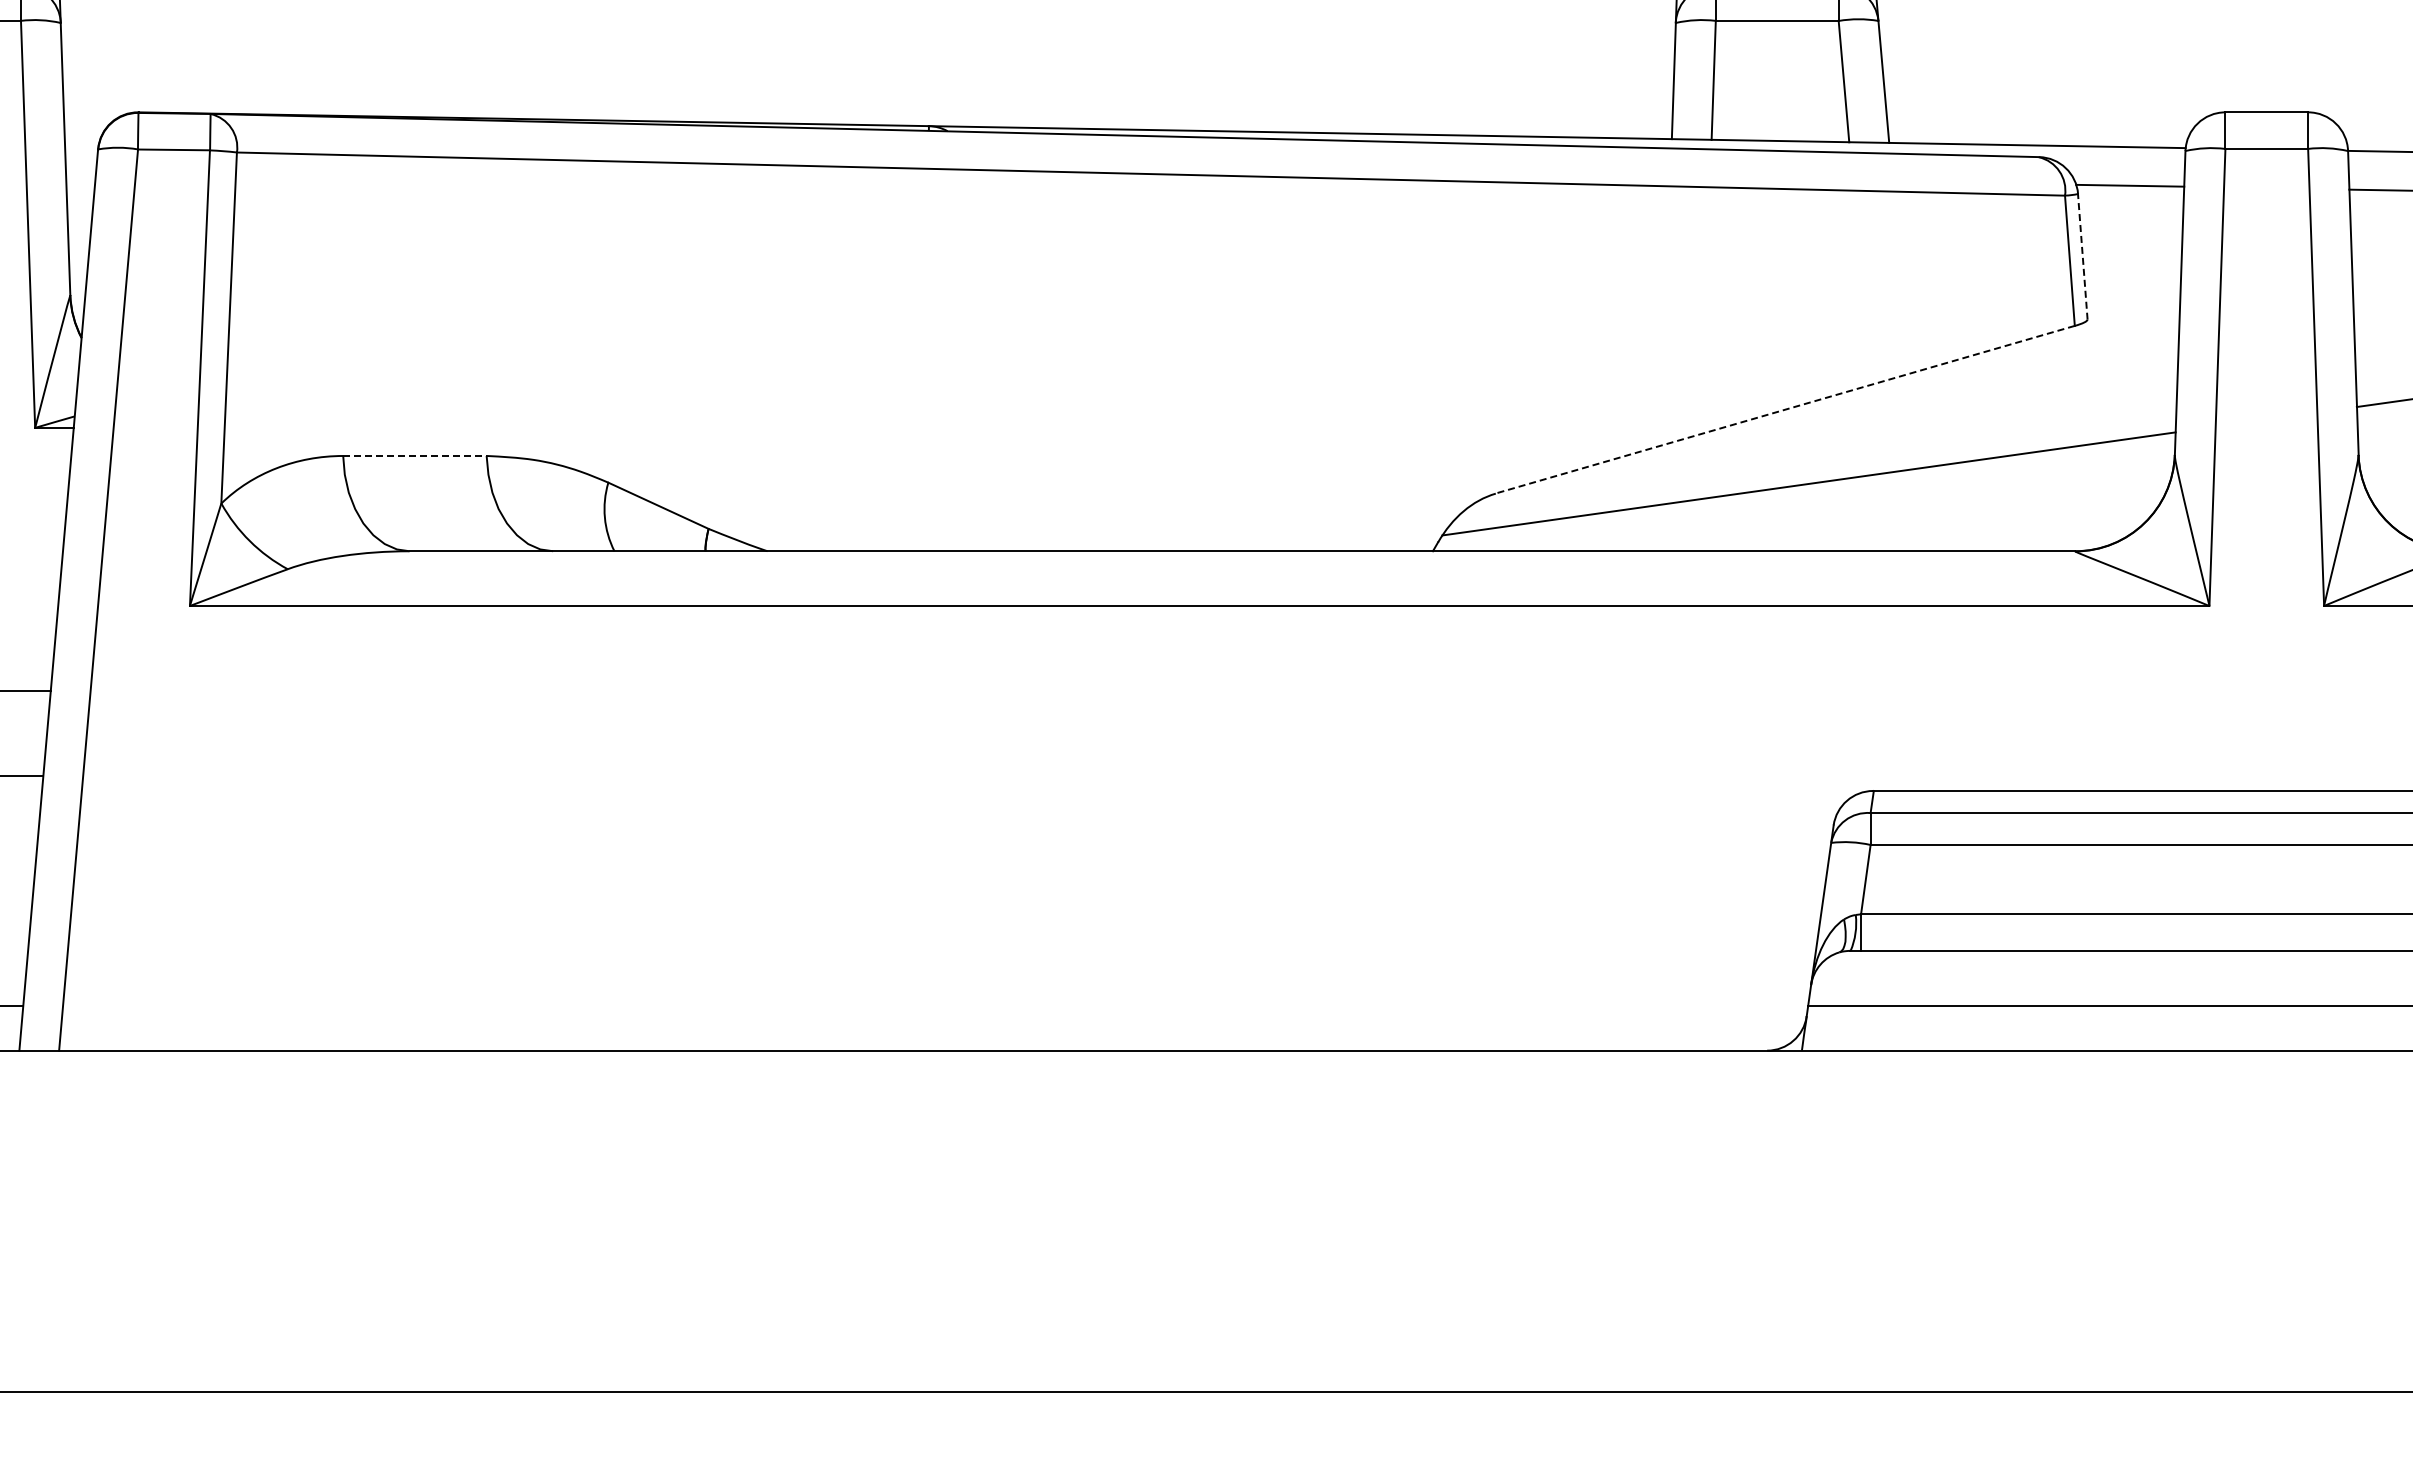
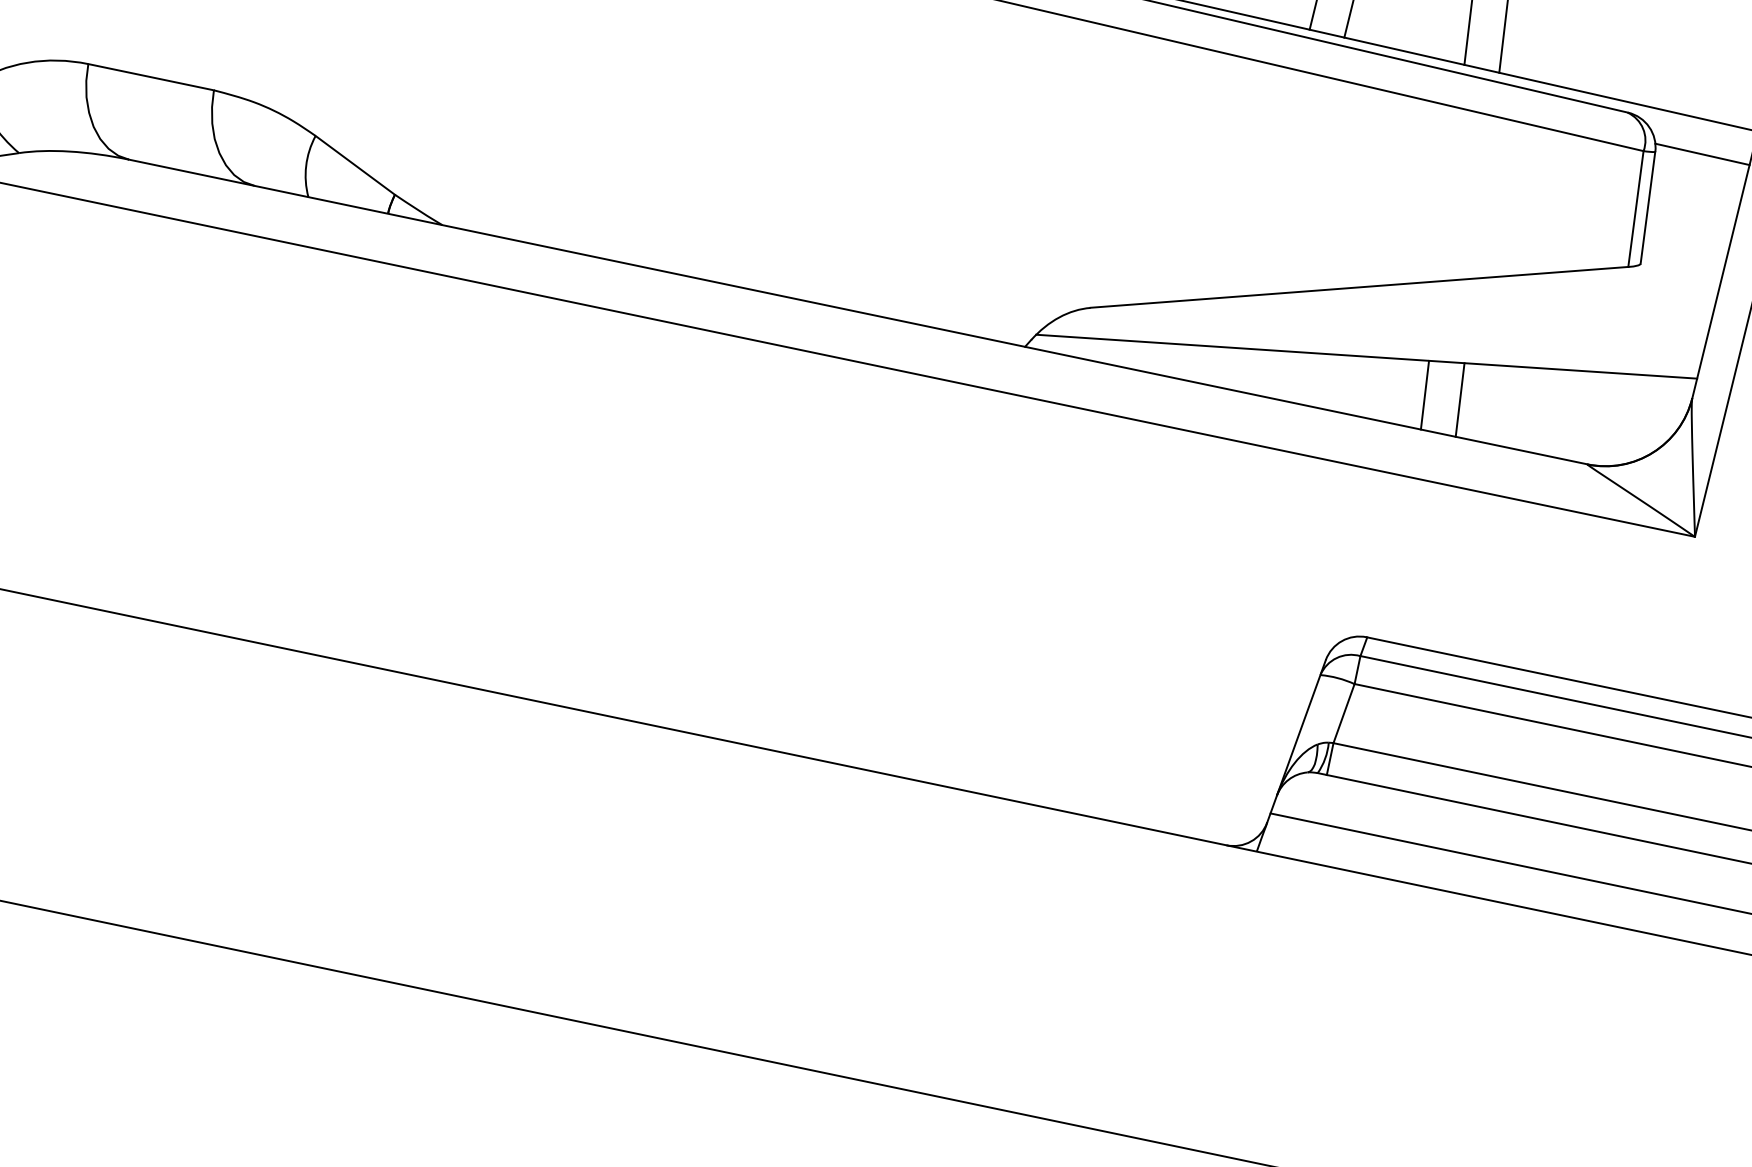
line: (2082, 256) -> (1647, 207), dashed -> solid
line: (1784, 409) -> (1358, 287), dashed -> solid
line: (414, 455) -> (150, 76), dashed -> solid
line: (1920, 509) -> (1459, 399), added
line: (1881, 512) -> (1424, 394), added

